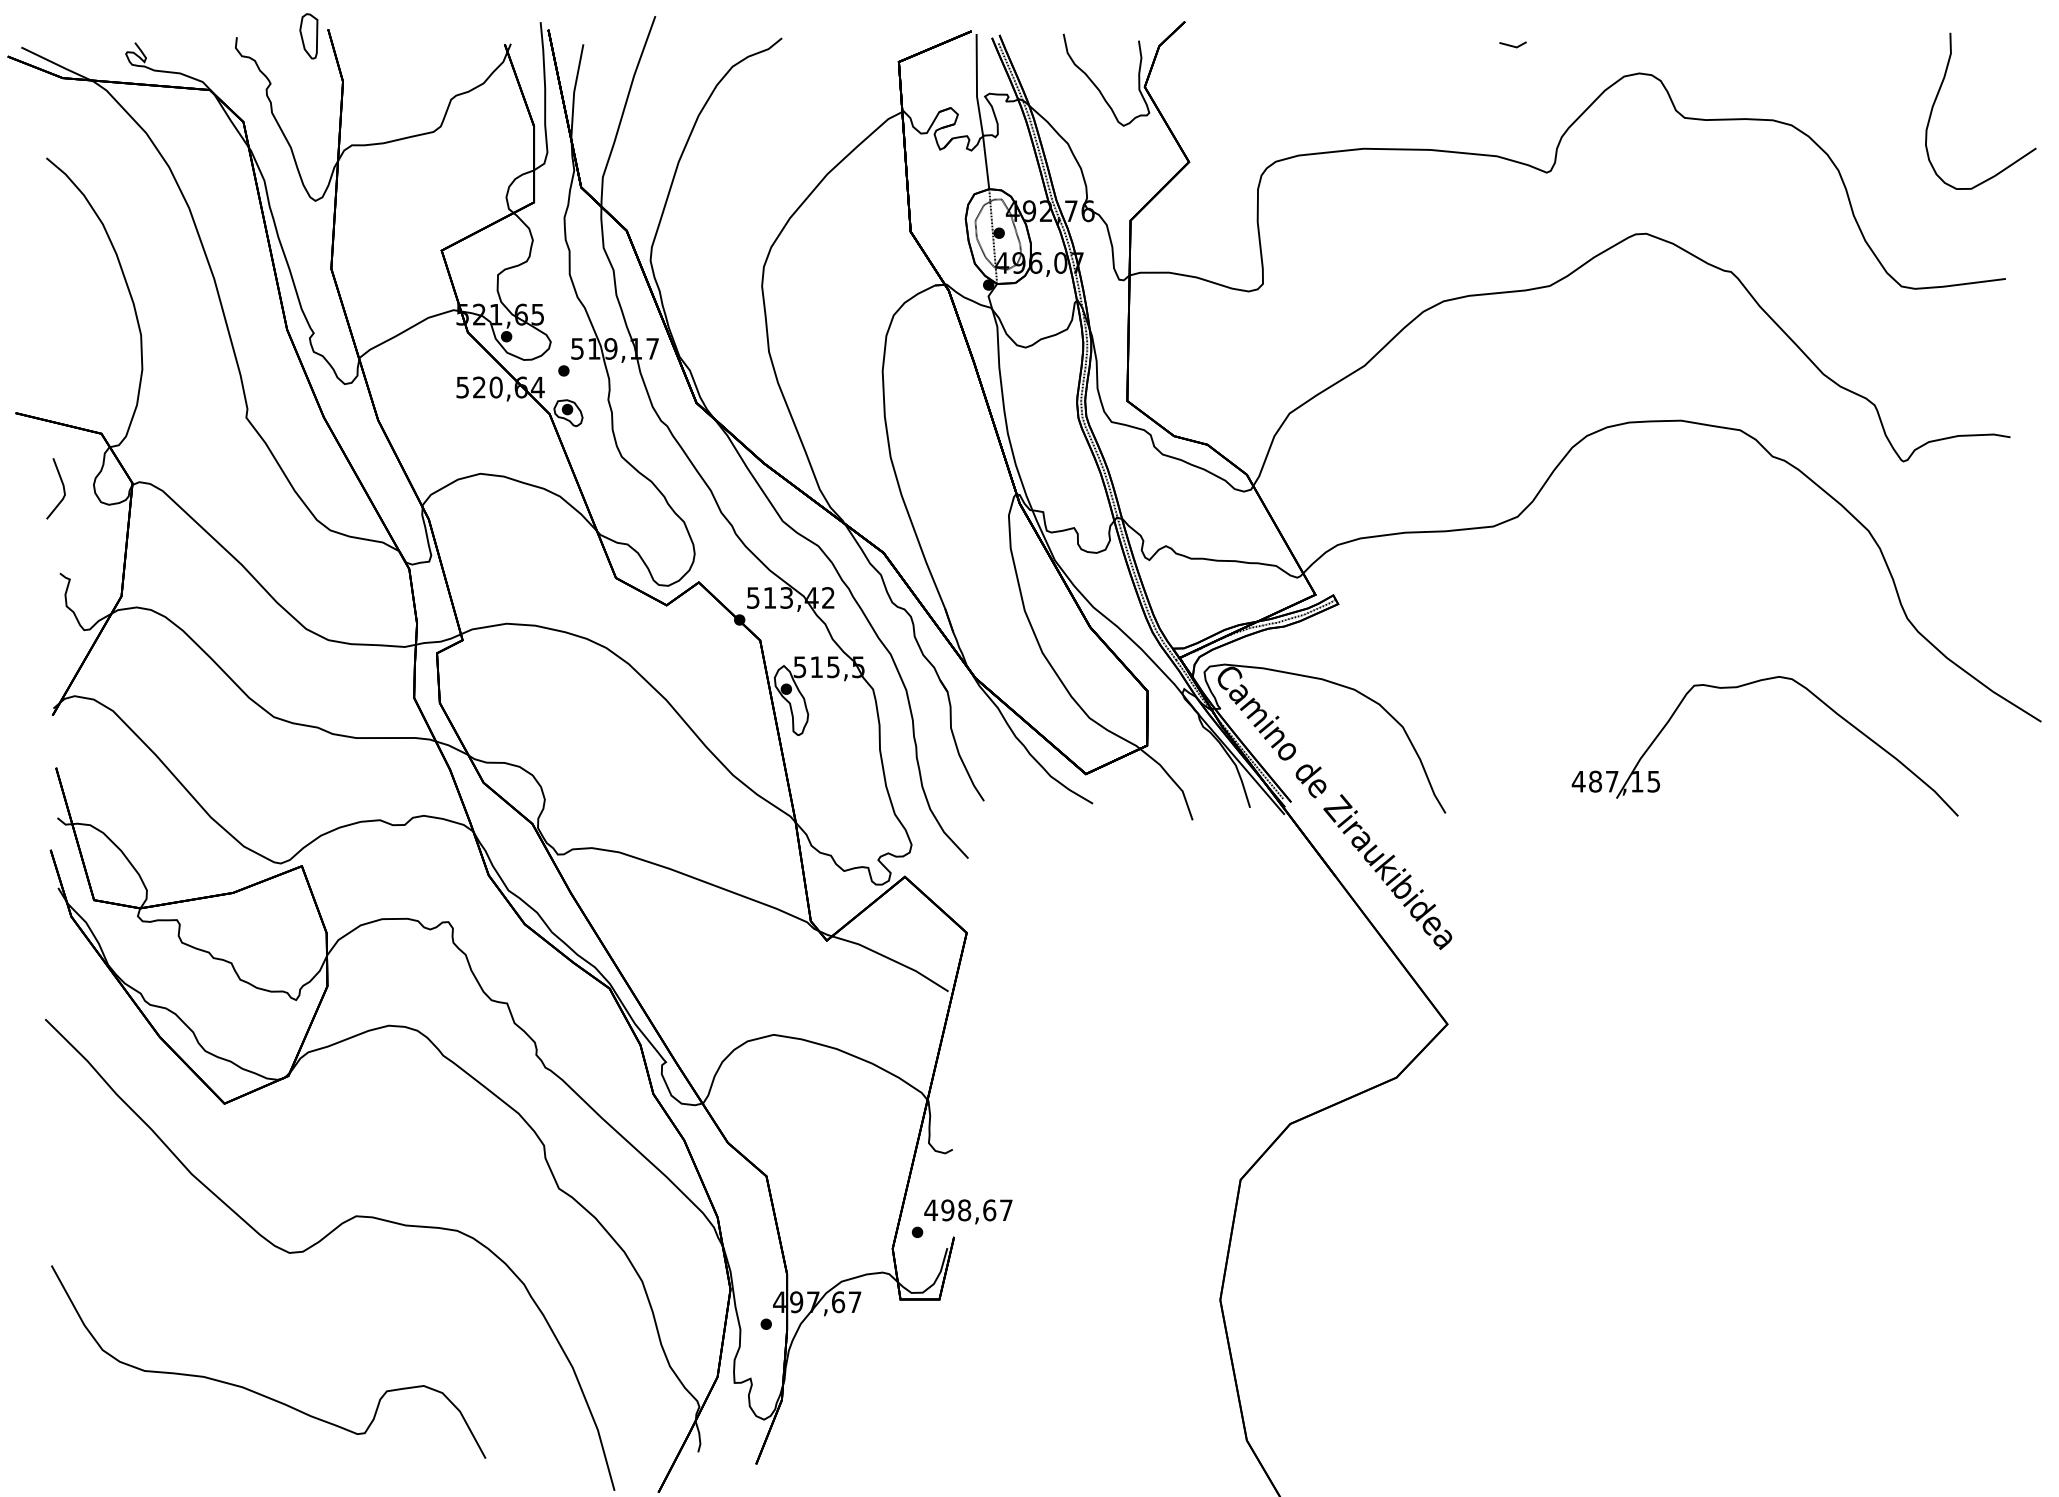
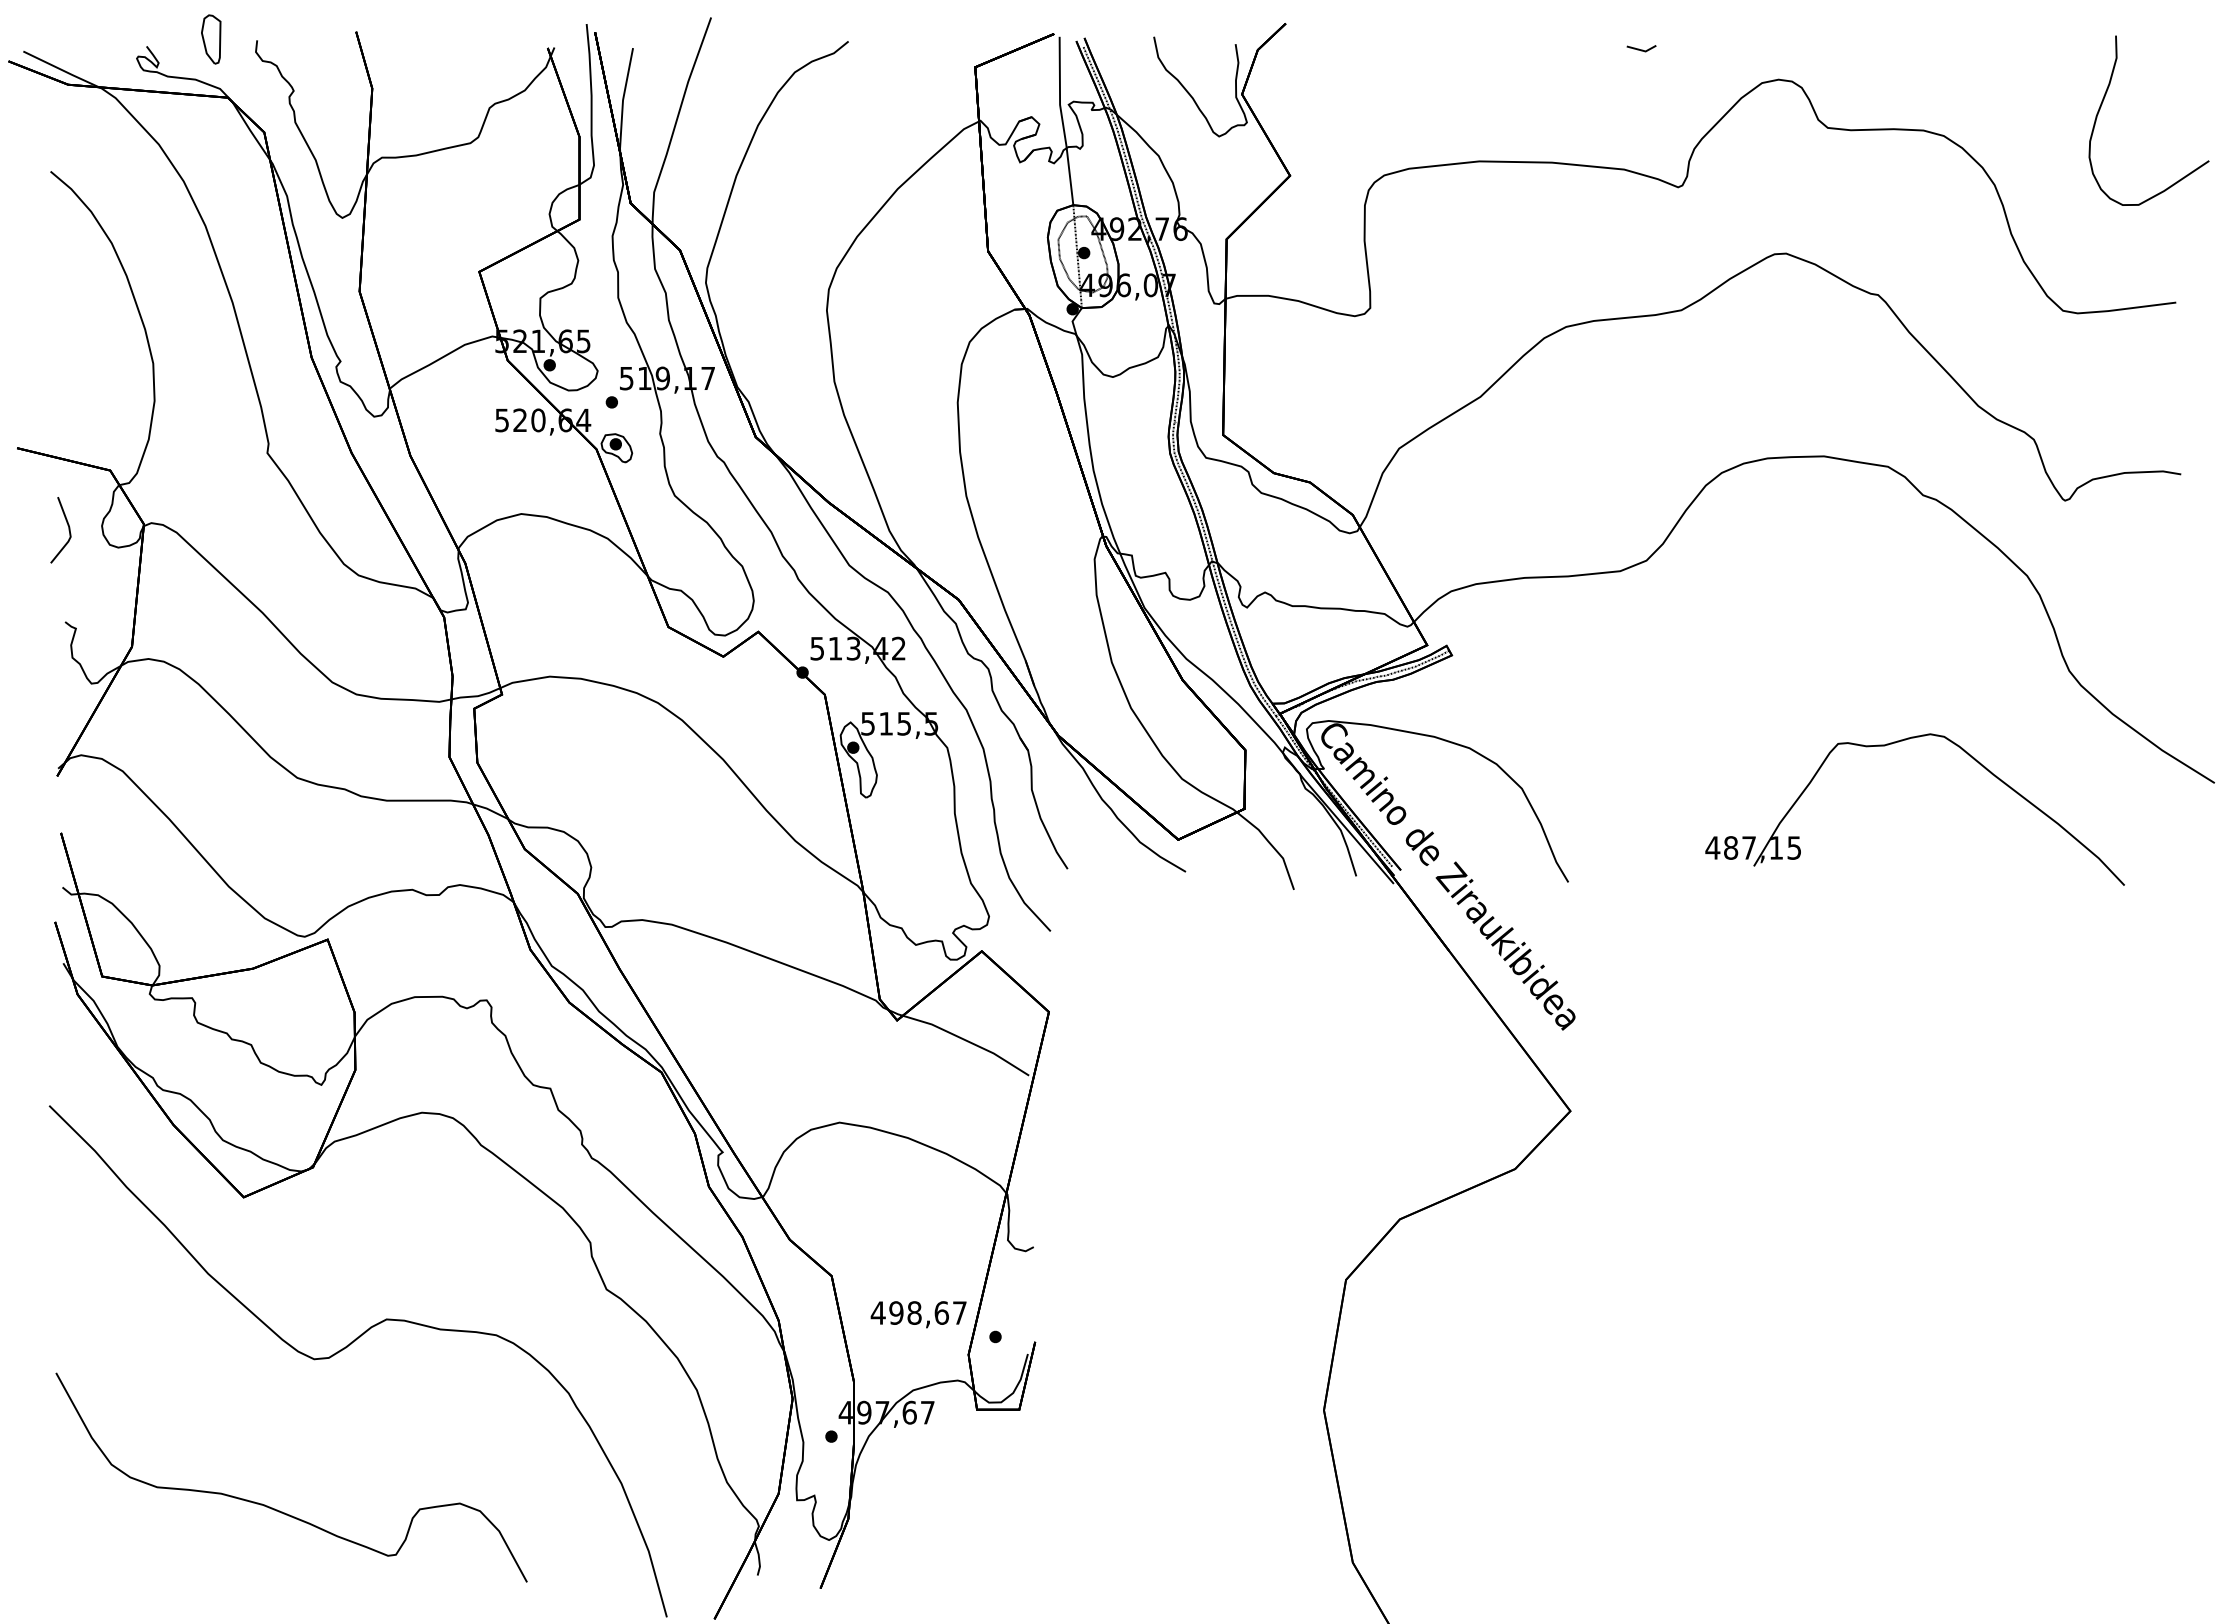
part: (309, 36) -> (211, 39), moved
text: (968, 1211) -> (918, 1314), moved

